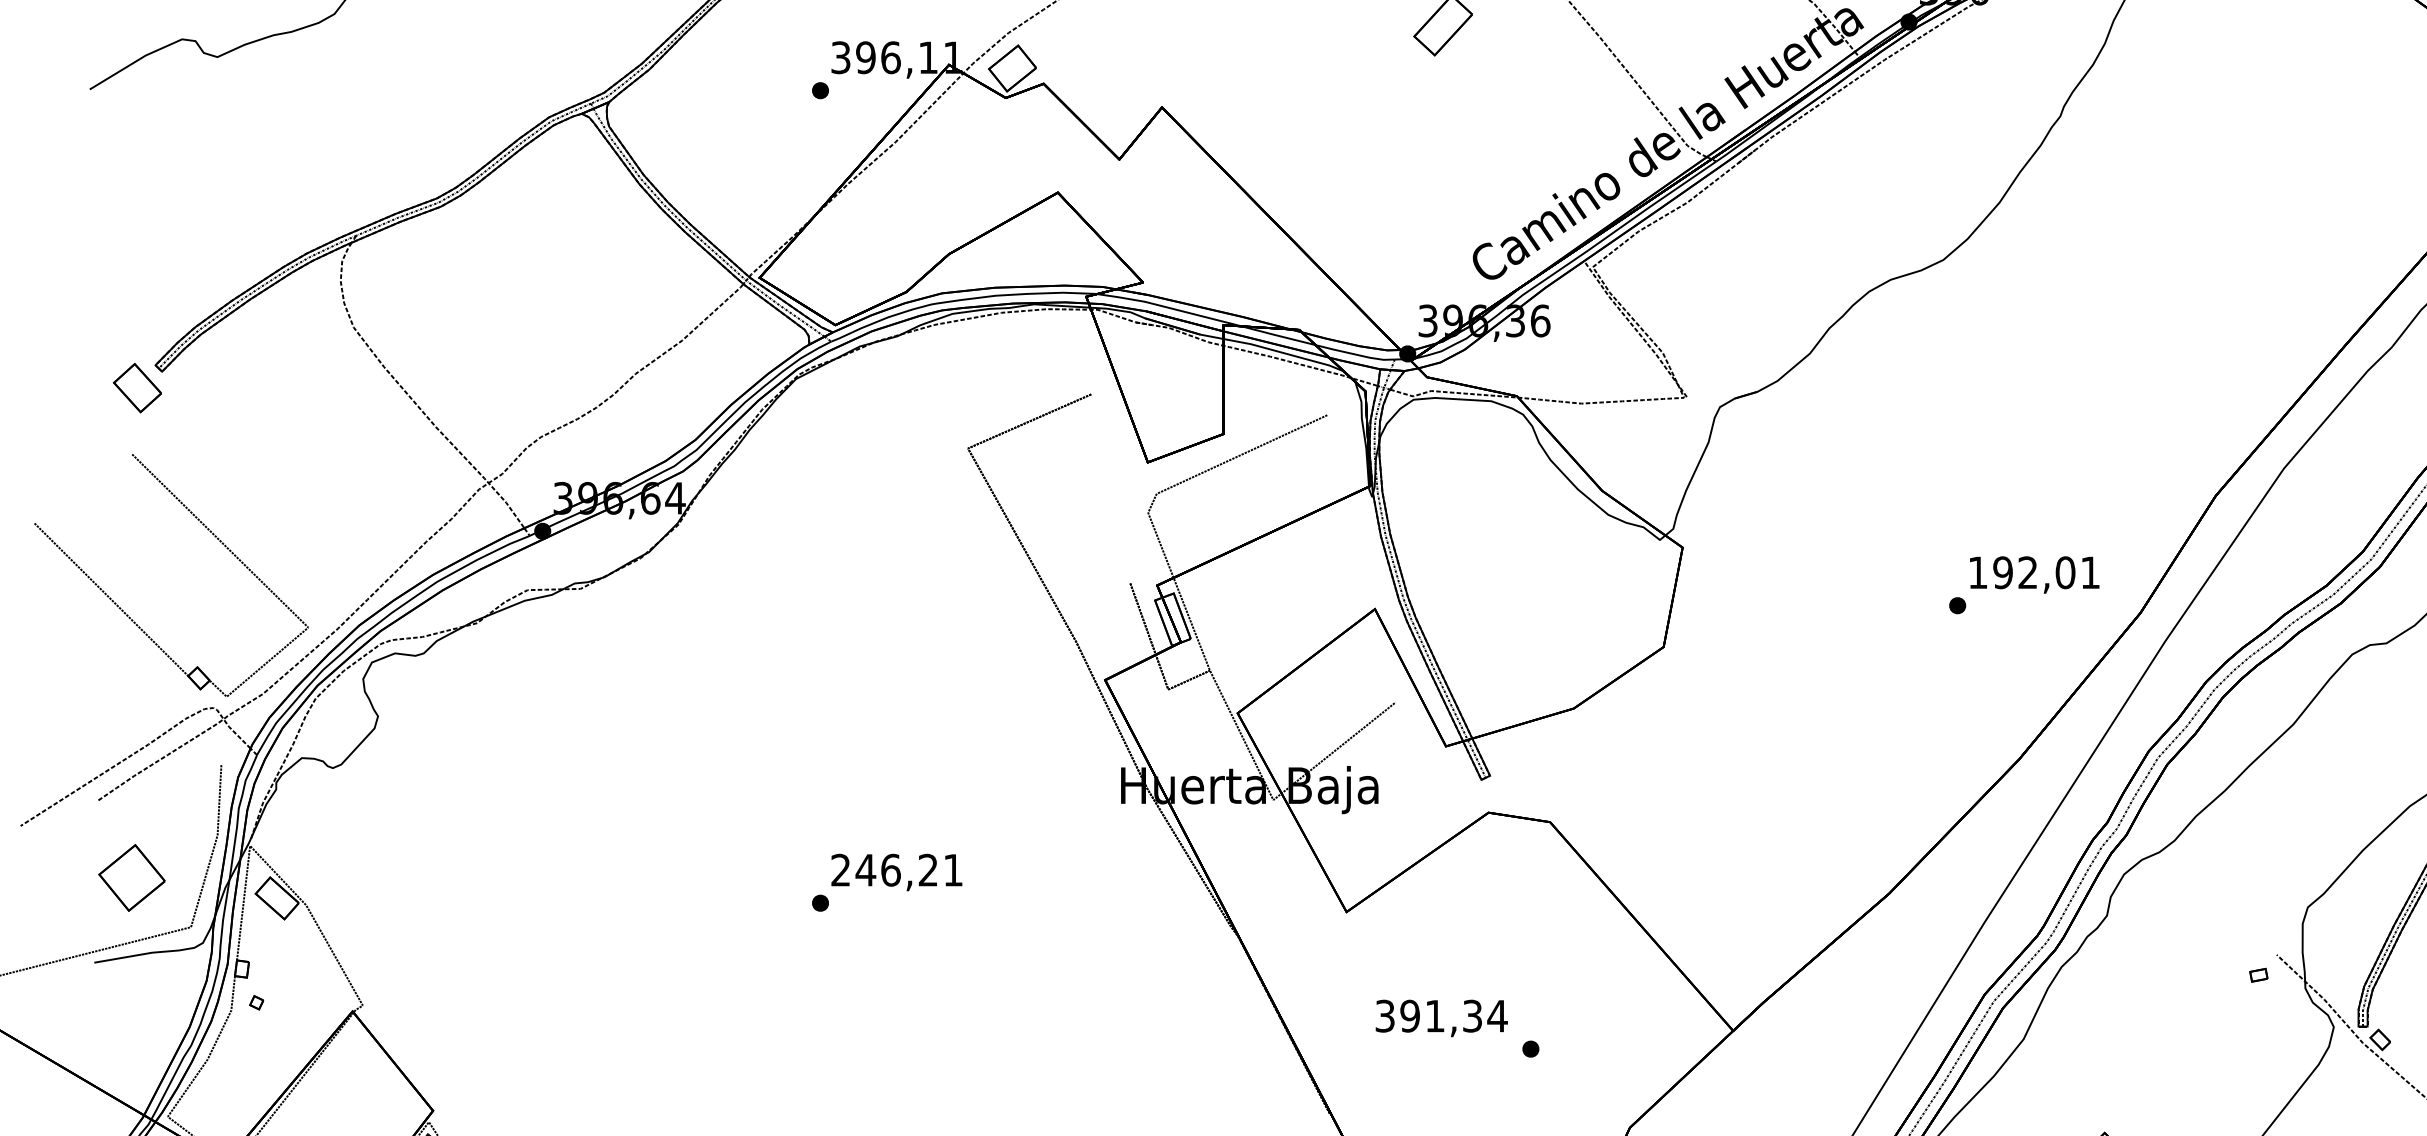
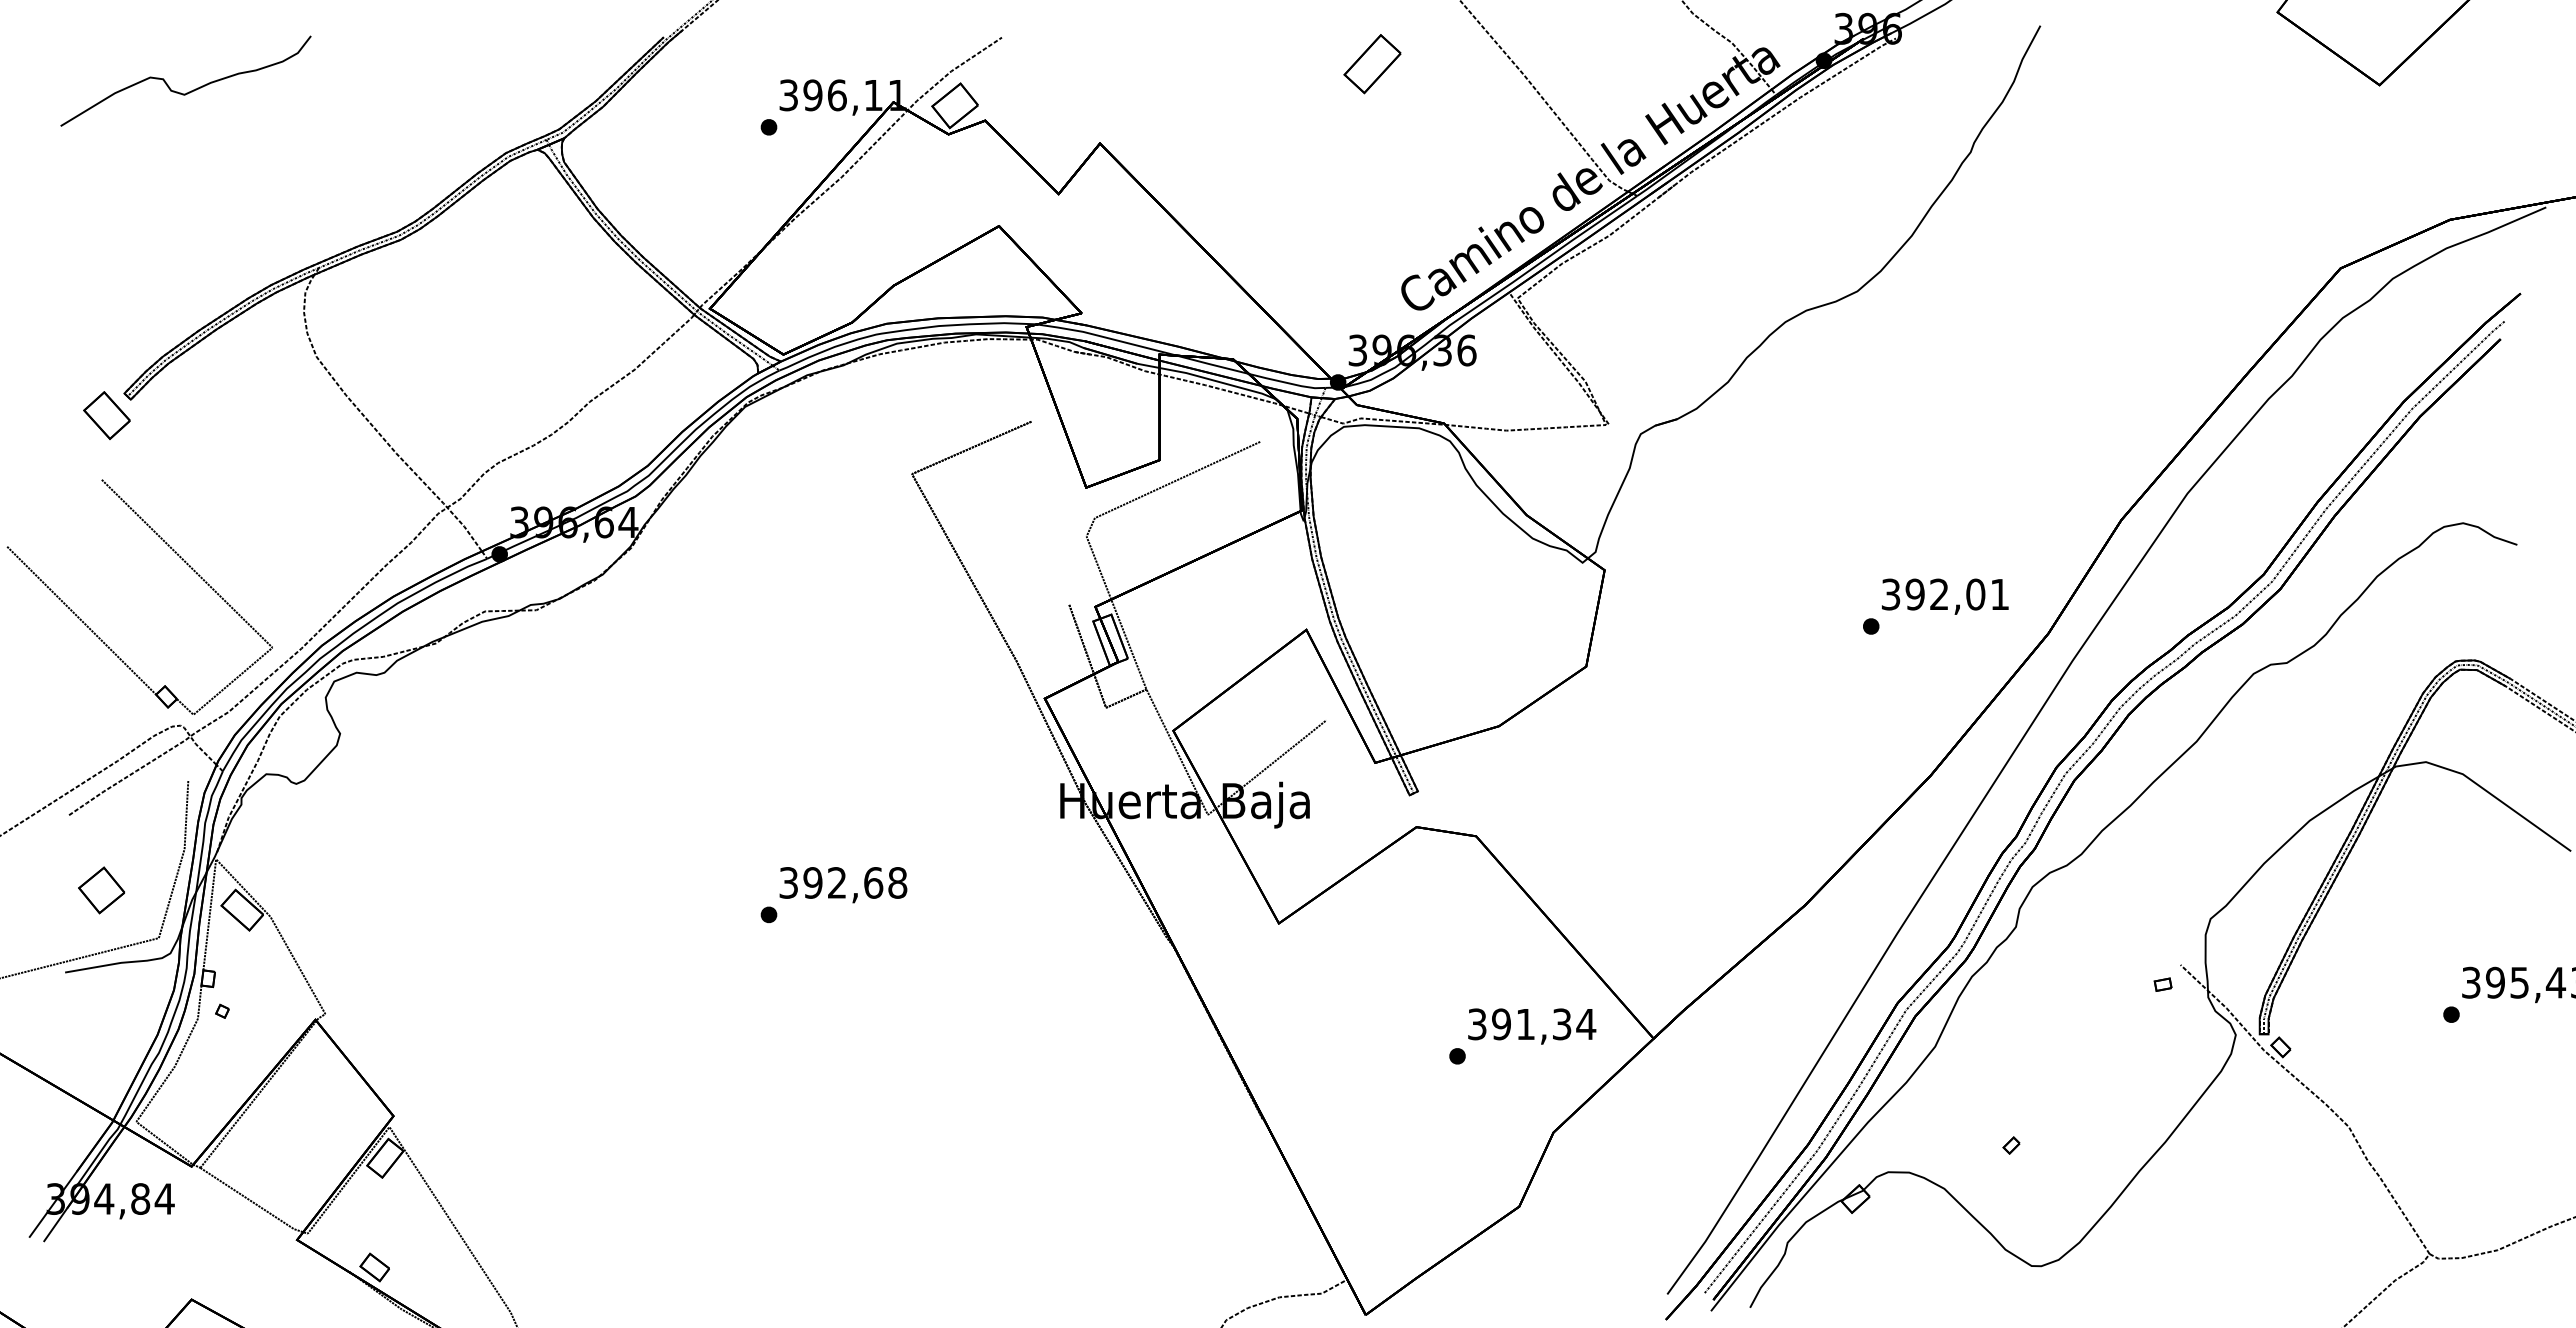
text: (1977, 572) -> (1890, 594), 192,01 -> 392,01
text: (897, 869) -> (843, 882), 246,21 -> 392,68
part: (131, 878) -> (101, 890), size x0.71
text: (1442, 1018) -> (1532, 1026), moved

